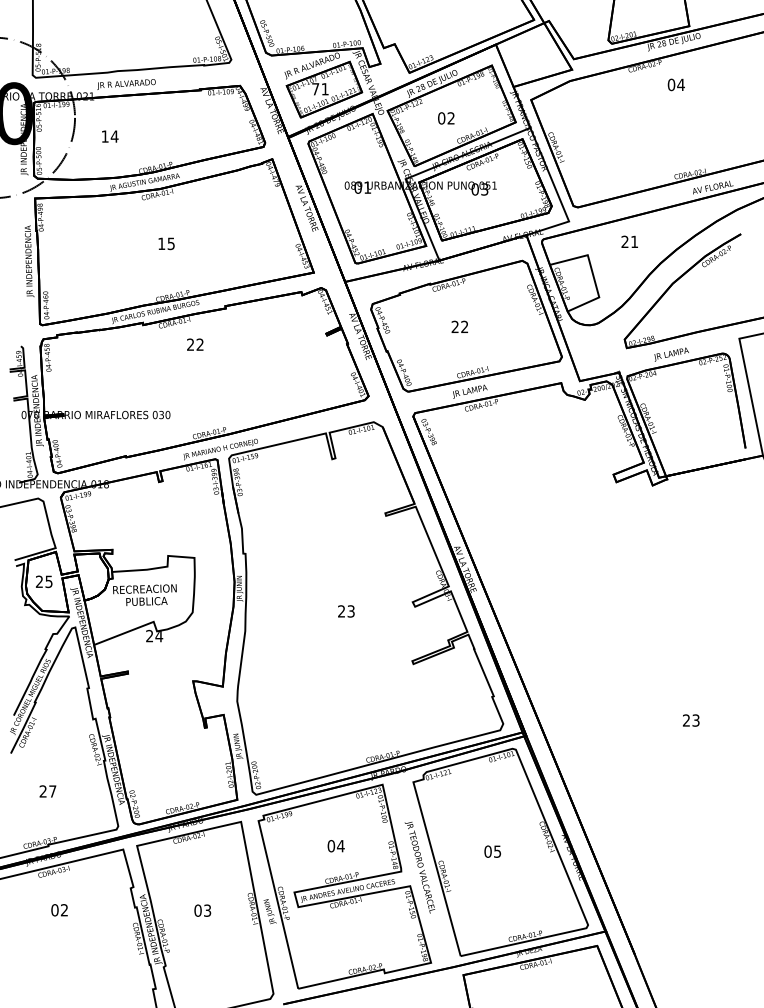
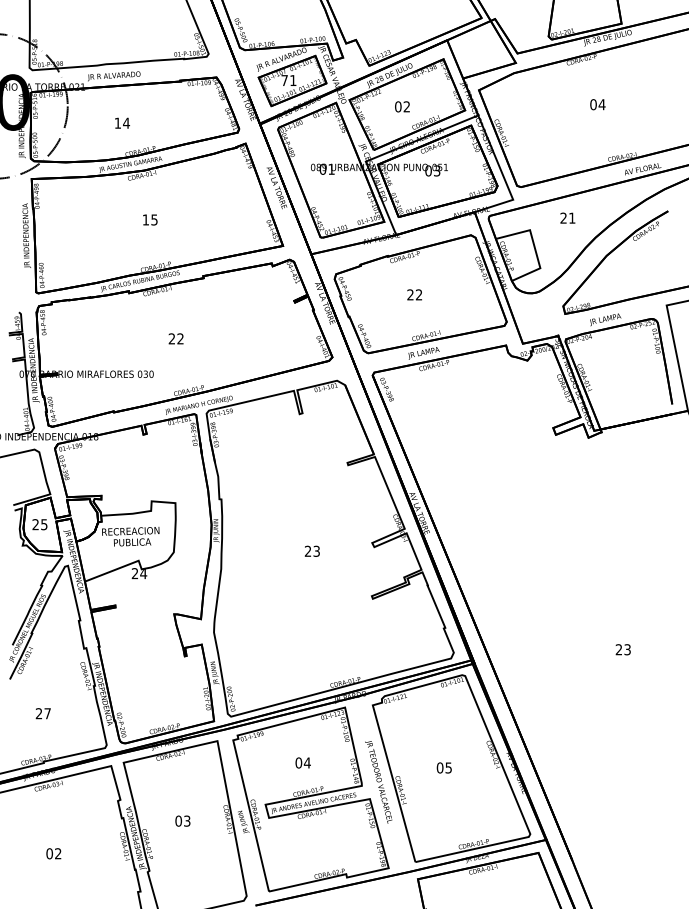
text: (675, 84) -> (597, 104), moved
text: (110, 135) -> (122, 122), moved
text: (194, 344) -> (175, 338), moved
text: (59, 909) -> (53, 853), moved

